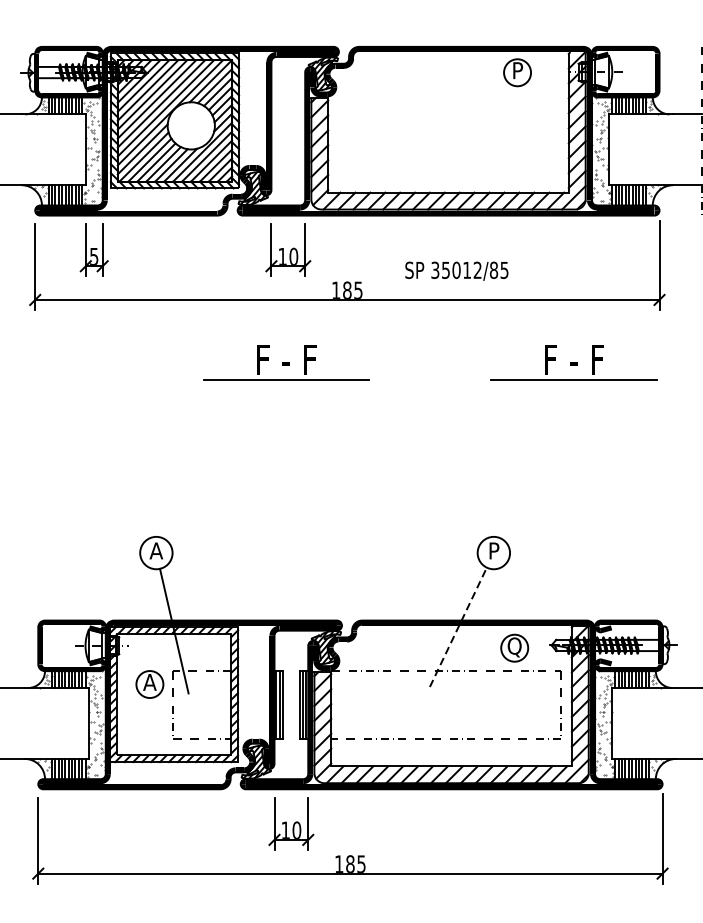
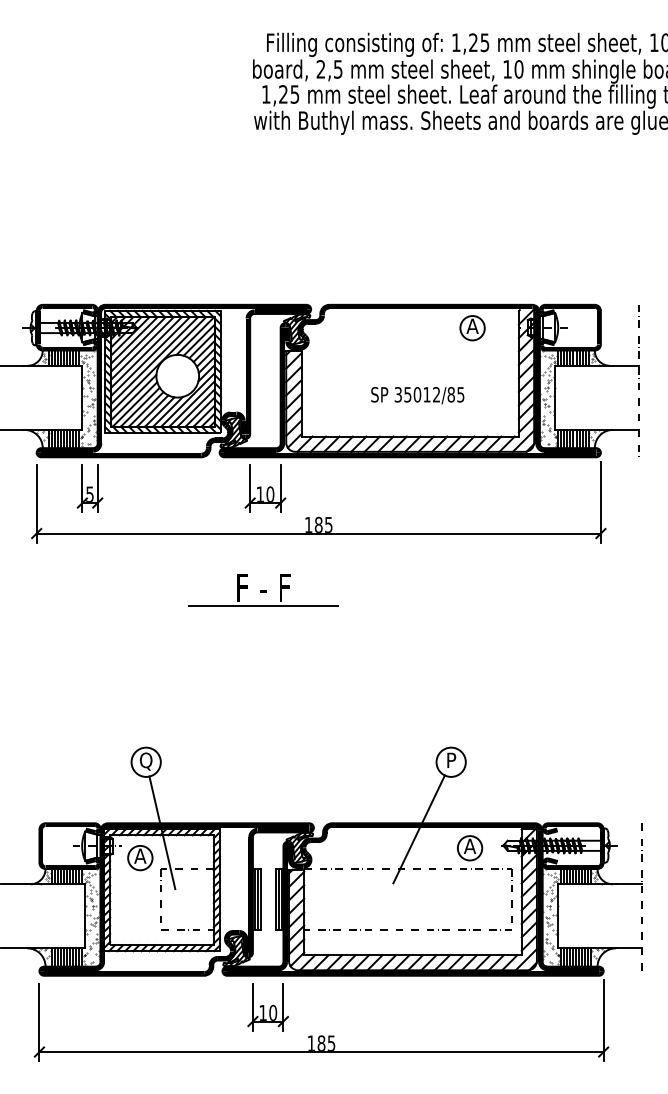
text: (517, 69) -> (472, 325), P -> A
text: (456, 271) -> (417, 395), moved
part: (573, 362) -> (523, 590), removed
text: (155, 552) -> (145, 761), A -> Q
line: (458, 627) -> (419, 829), dashed -> solid
text: (514, 647) -> (469, 847), Q -> A
part: (150, 684) -> (140, 858), moved

